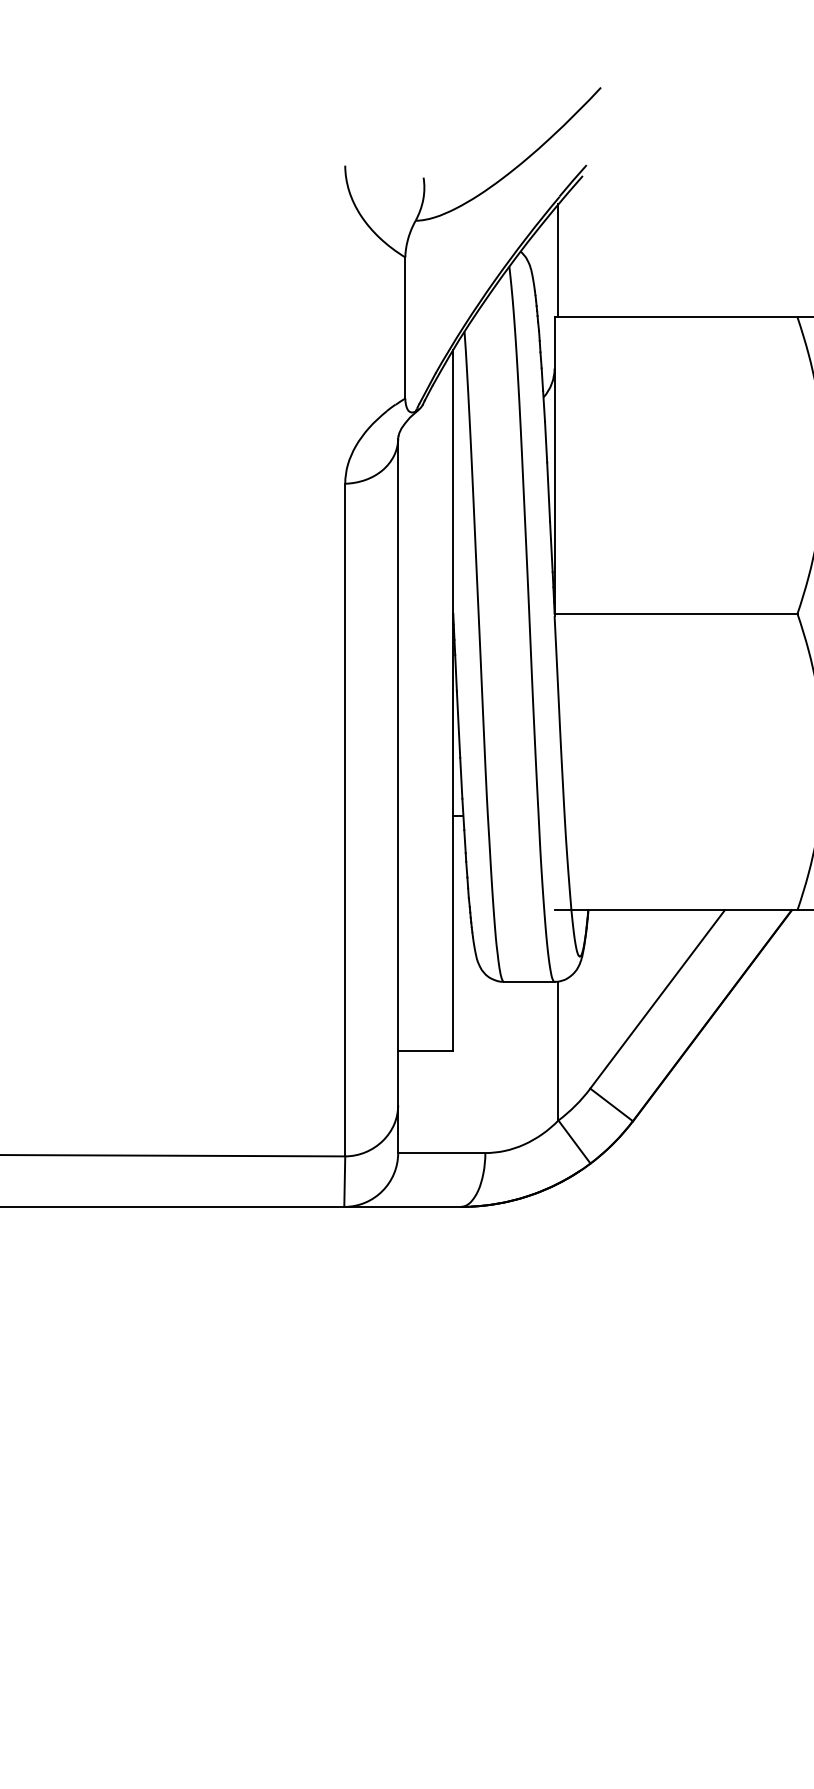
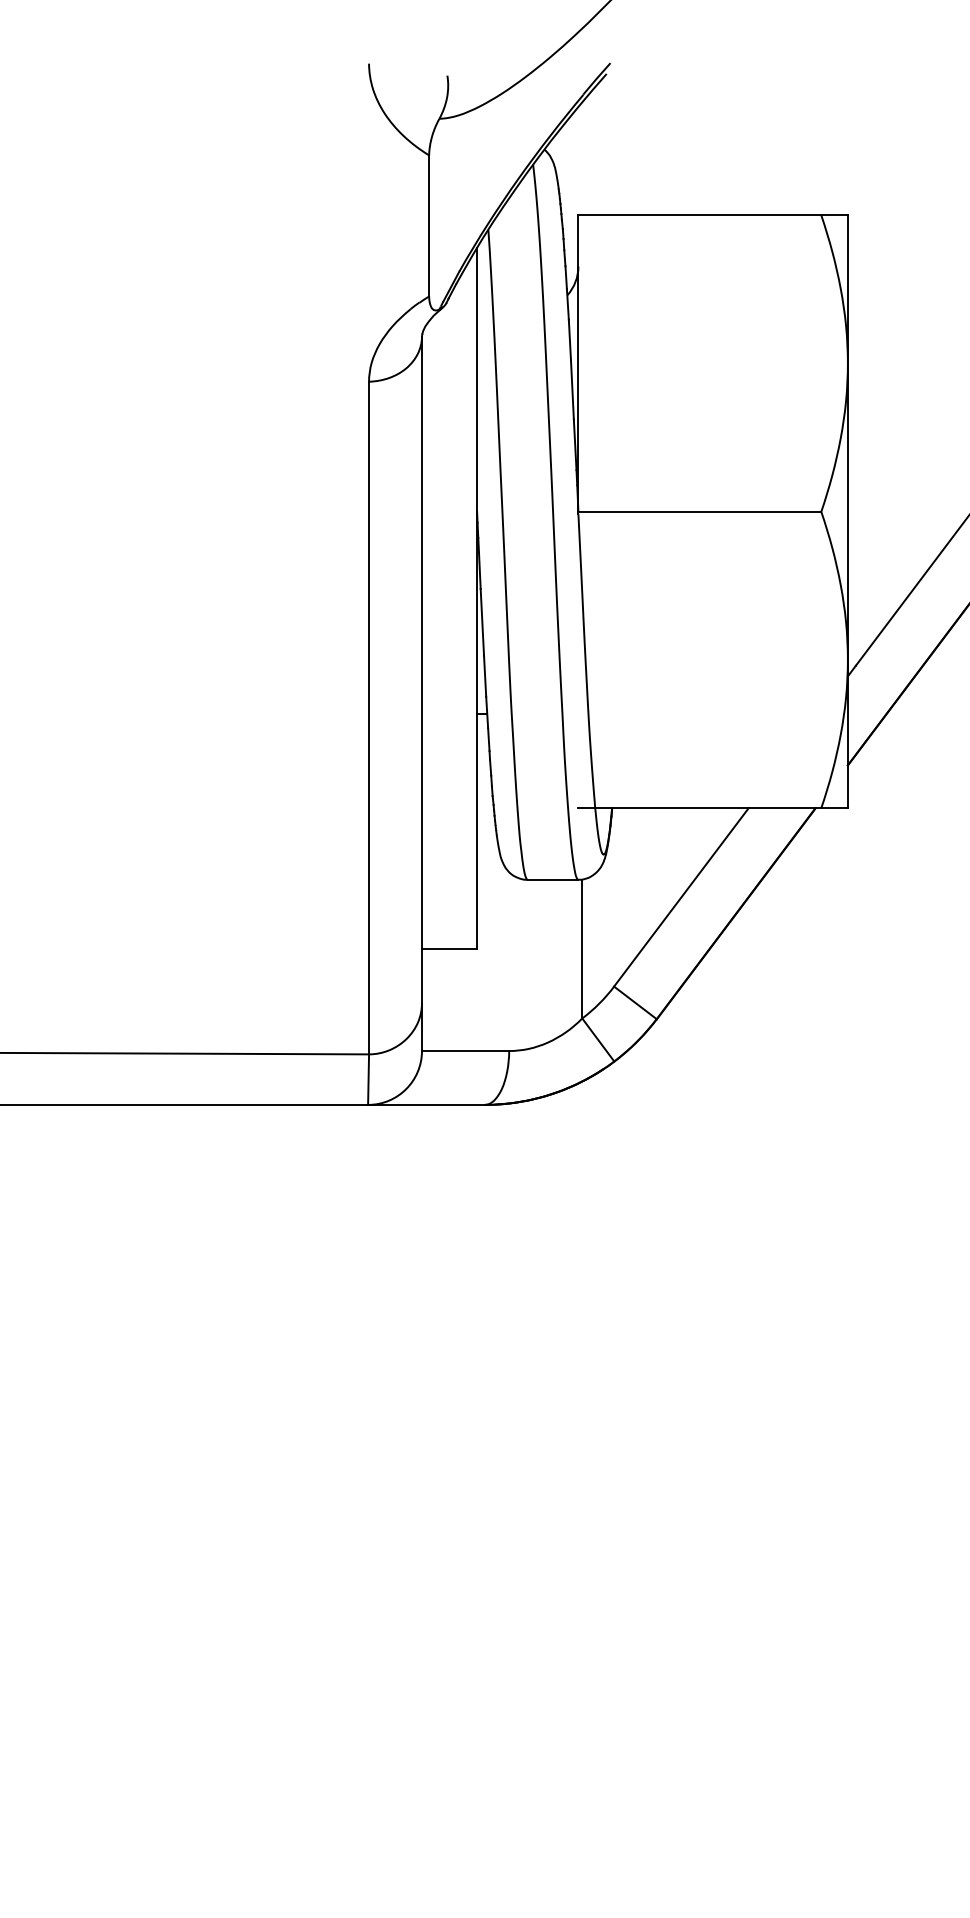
line: (558, 260) -> (582, 158), removed

